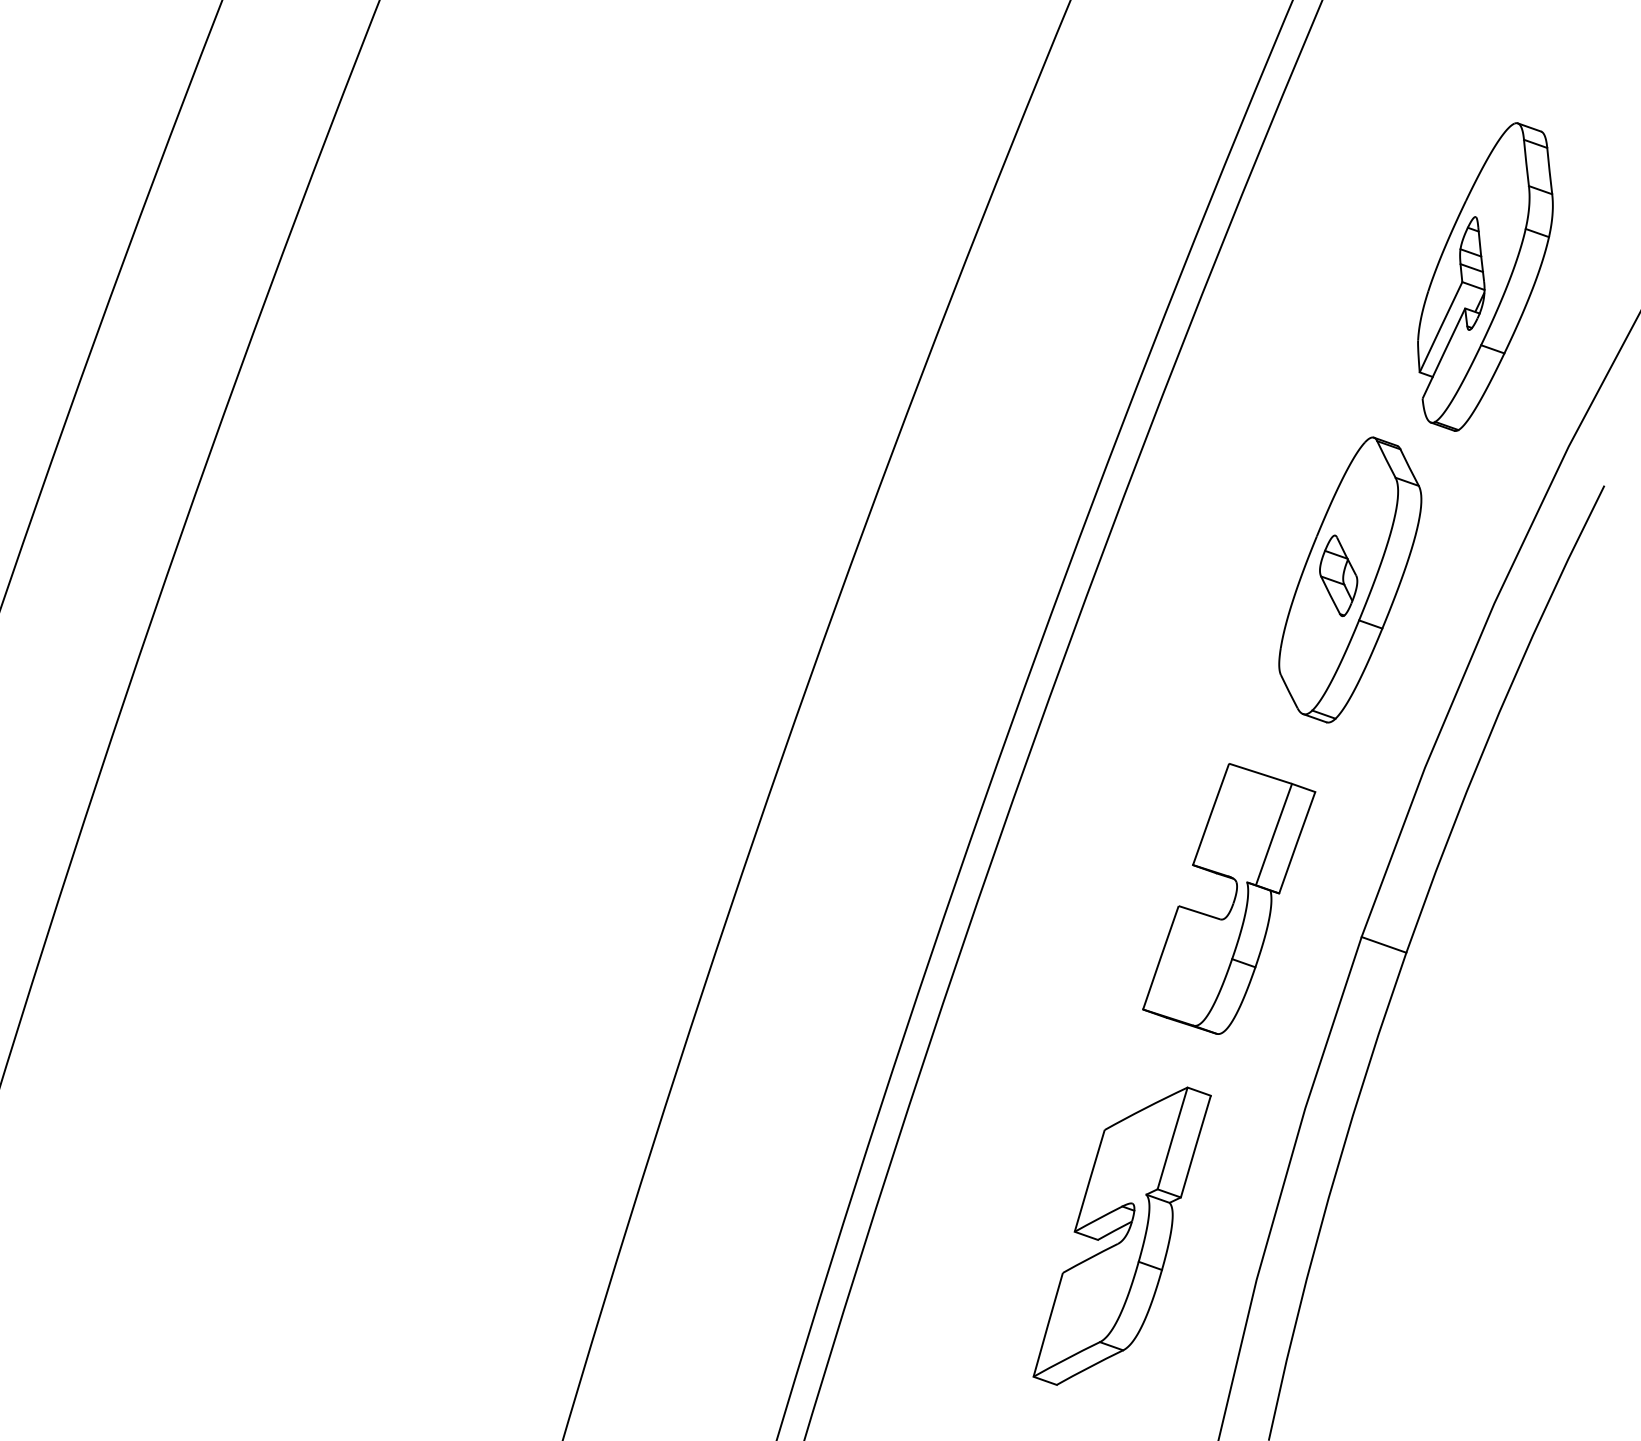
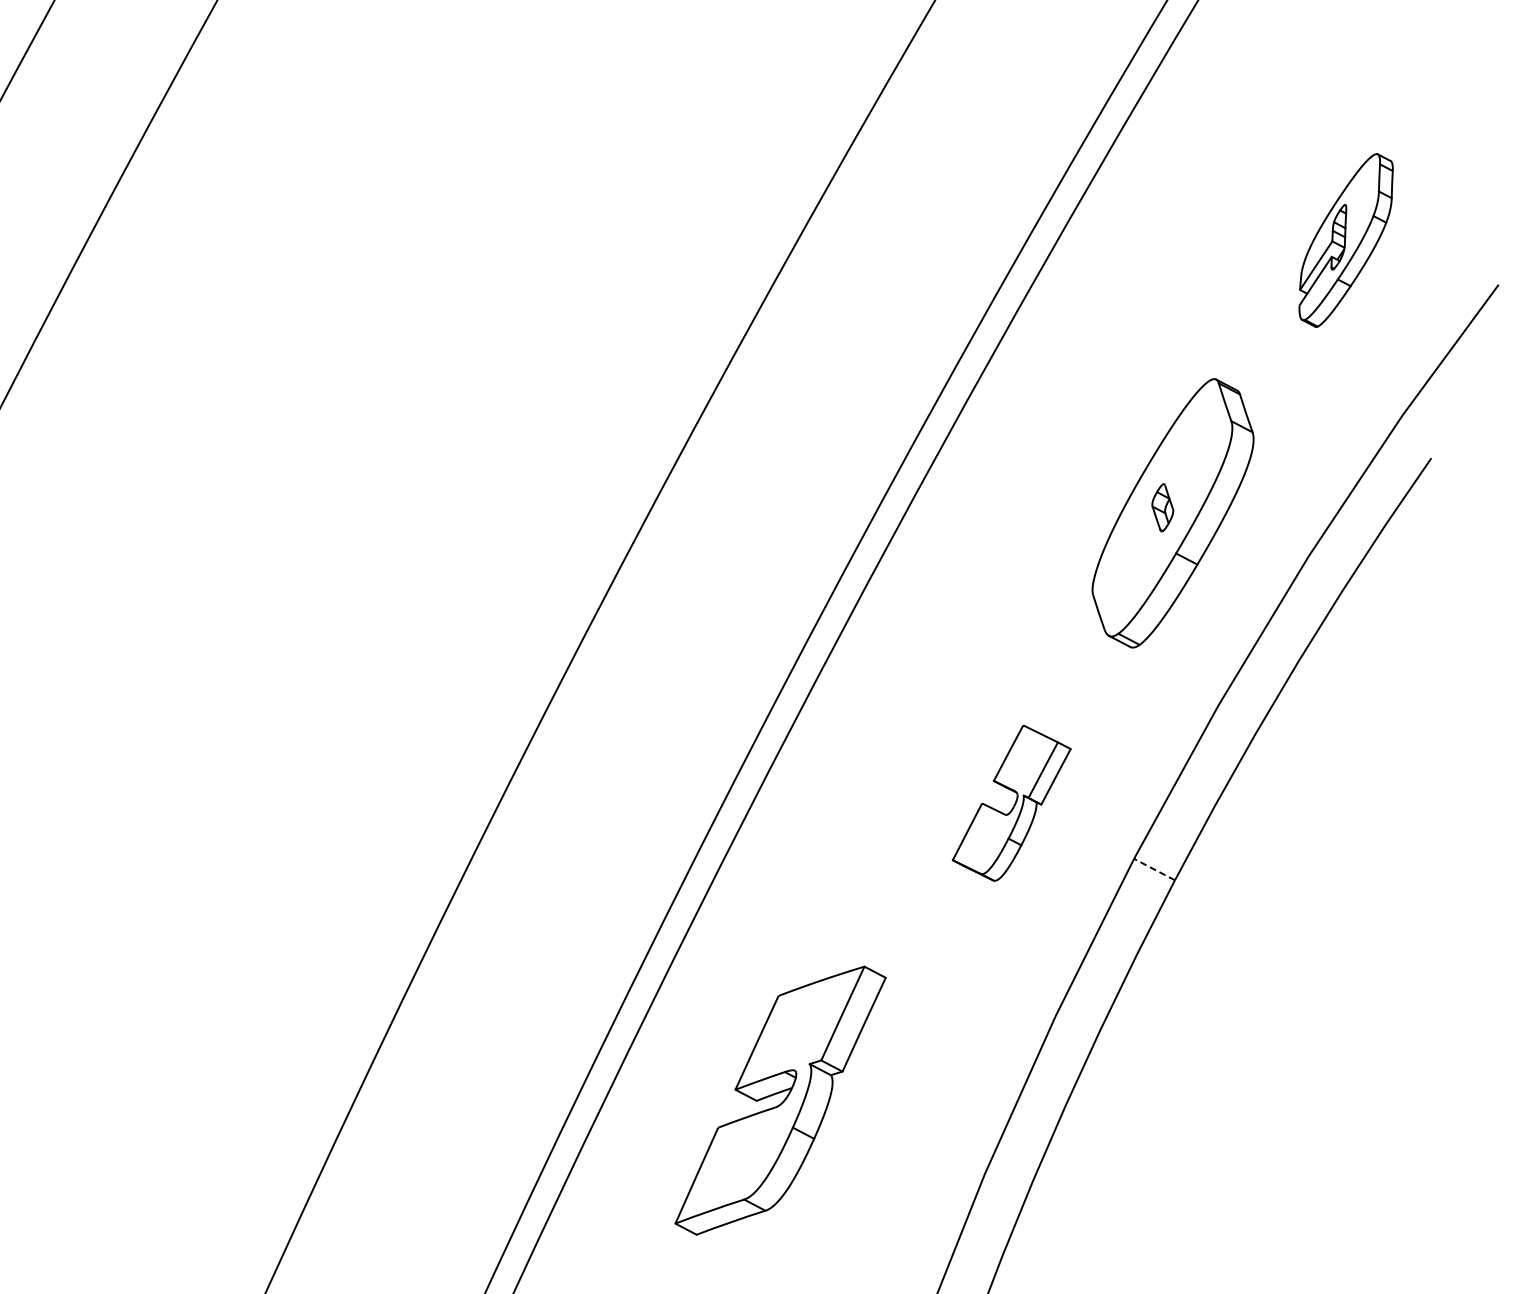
part: (1485, 276) -> (1346, 239), size x0.6
part: (1338, 575) -> (1162, 507), size x0.6
part: (1229, 898) -> (1012, 803), size x0.6
line: (1384, 944) -> (1155, 869), solid -> dashed
part: (1121, 1235) -> (780, 1099), moved

